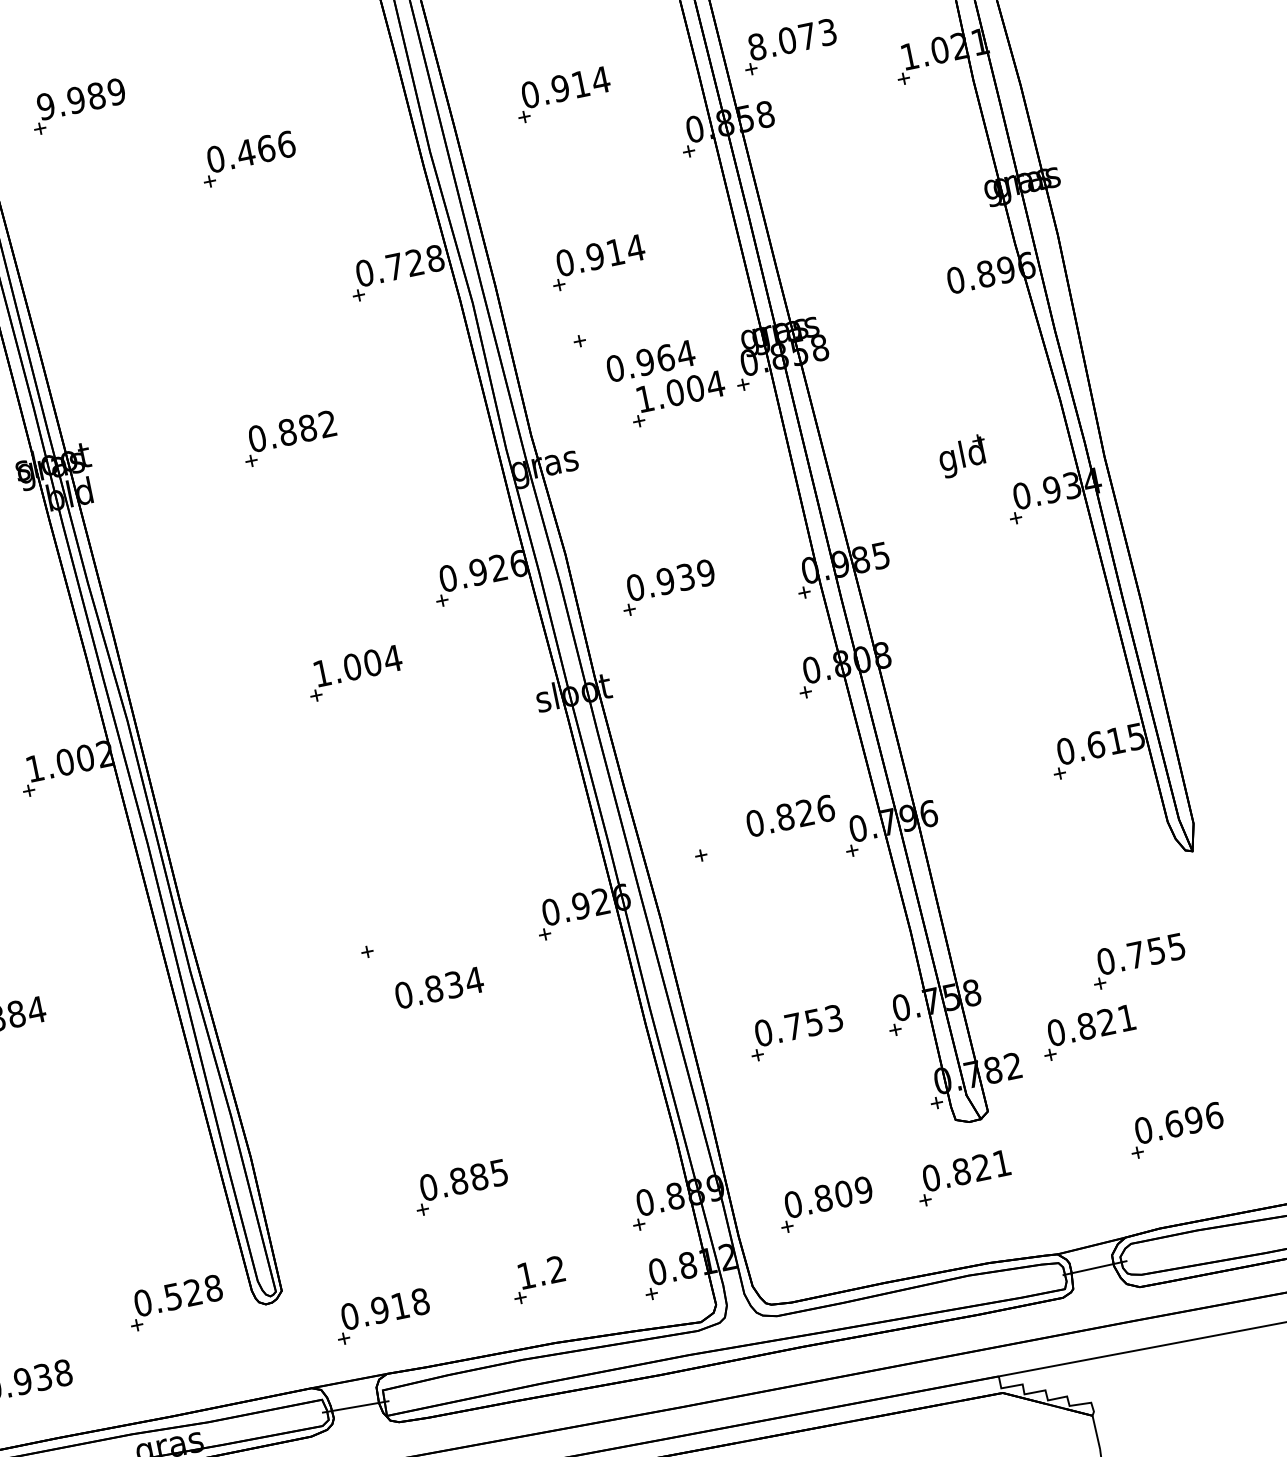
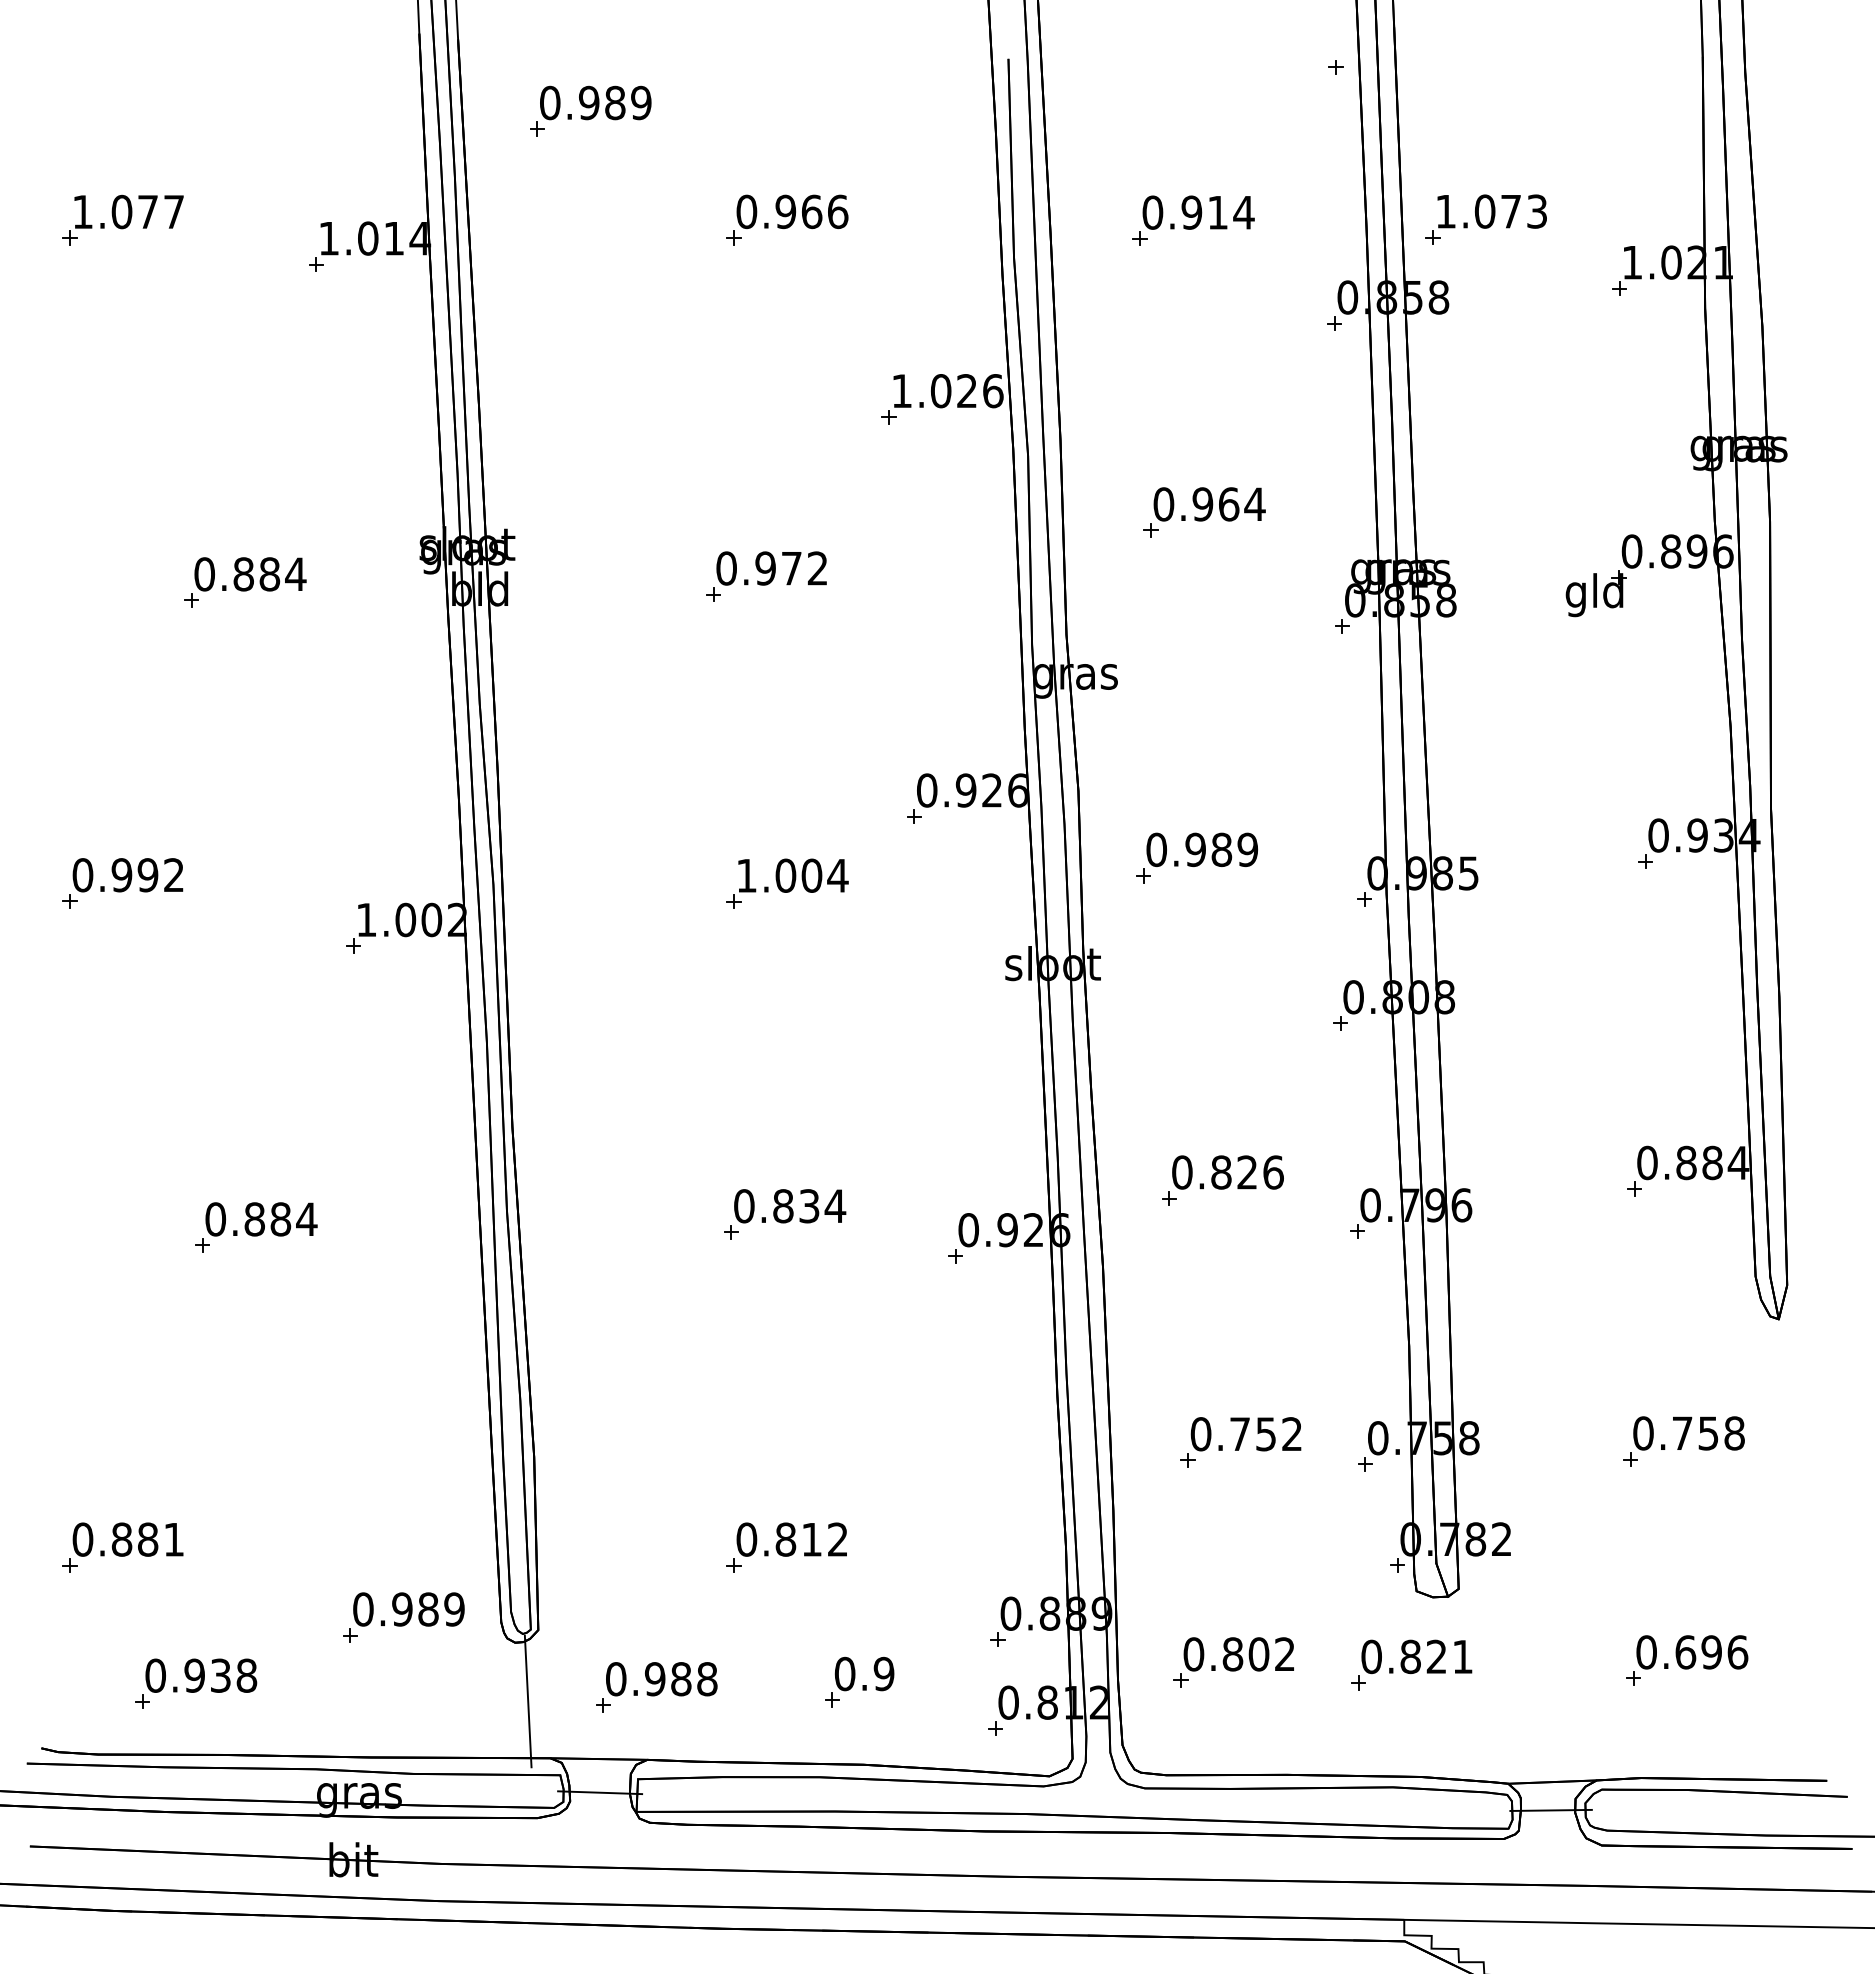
text: (756, 46) -> (1445, 211), 8.073 -> 1.073
text: (45, 106) -> (549, 103), 9.989 -> 0.989
text: (245, 152) -> (785, 211), 0.466 -> 0.966
part: (597, 262) -> (1193, 437), removed
text: (400, 266) -> (947, 391), 0.728 -> 1.026
text: (650, 361) -> (1209, 504), moved
part: (677, 398) -> (1257, 626), removed
text: (297, 430) -> (778, 568), 0.882 -> 0.972
part: (962, 456) -> (1595, 593), moved
text: (685, 576) -> (1221, 849), 0.939 -> 0.989
text: (1116, 740) -> (1712, 1162), 0.615 -> 0.884
text: (790, 816) -> (1227, 1172), moved
text: (1176, 946) -> (1734, 1433), 0.755 -> 0.758
text: (439, 988) -> (790, 1206), moved
text: (833, 1018) -> (1291, 1434), 0.753 -> 0.752
part: (1088, 1032) -> (1603, 1516), removed
text: (488, 1174) -> (824, 1539), 0.885 -> 0.812
text: (863, 1190) -> (1284, 1654), 0.809 -> 0.802
text: (541, 1272) -> (864, 1673), 1.2 -> 0.9
text: (193, 1292) -> (428, 1609), 0.528 -> 0.989
text: (400, 1306) -> (681, 1679), 0.918 -> 0.988
line: (284, 1347) -> (527, 1701), added

